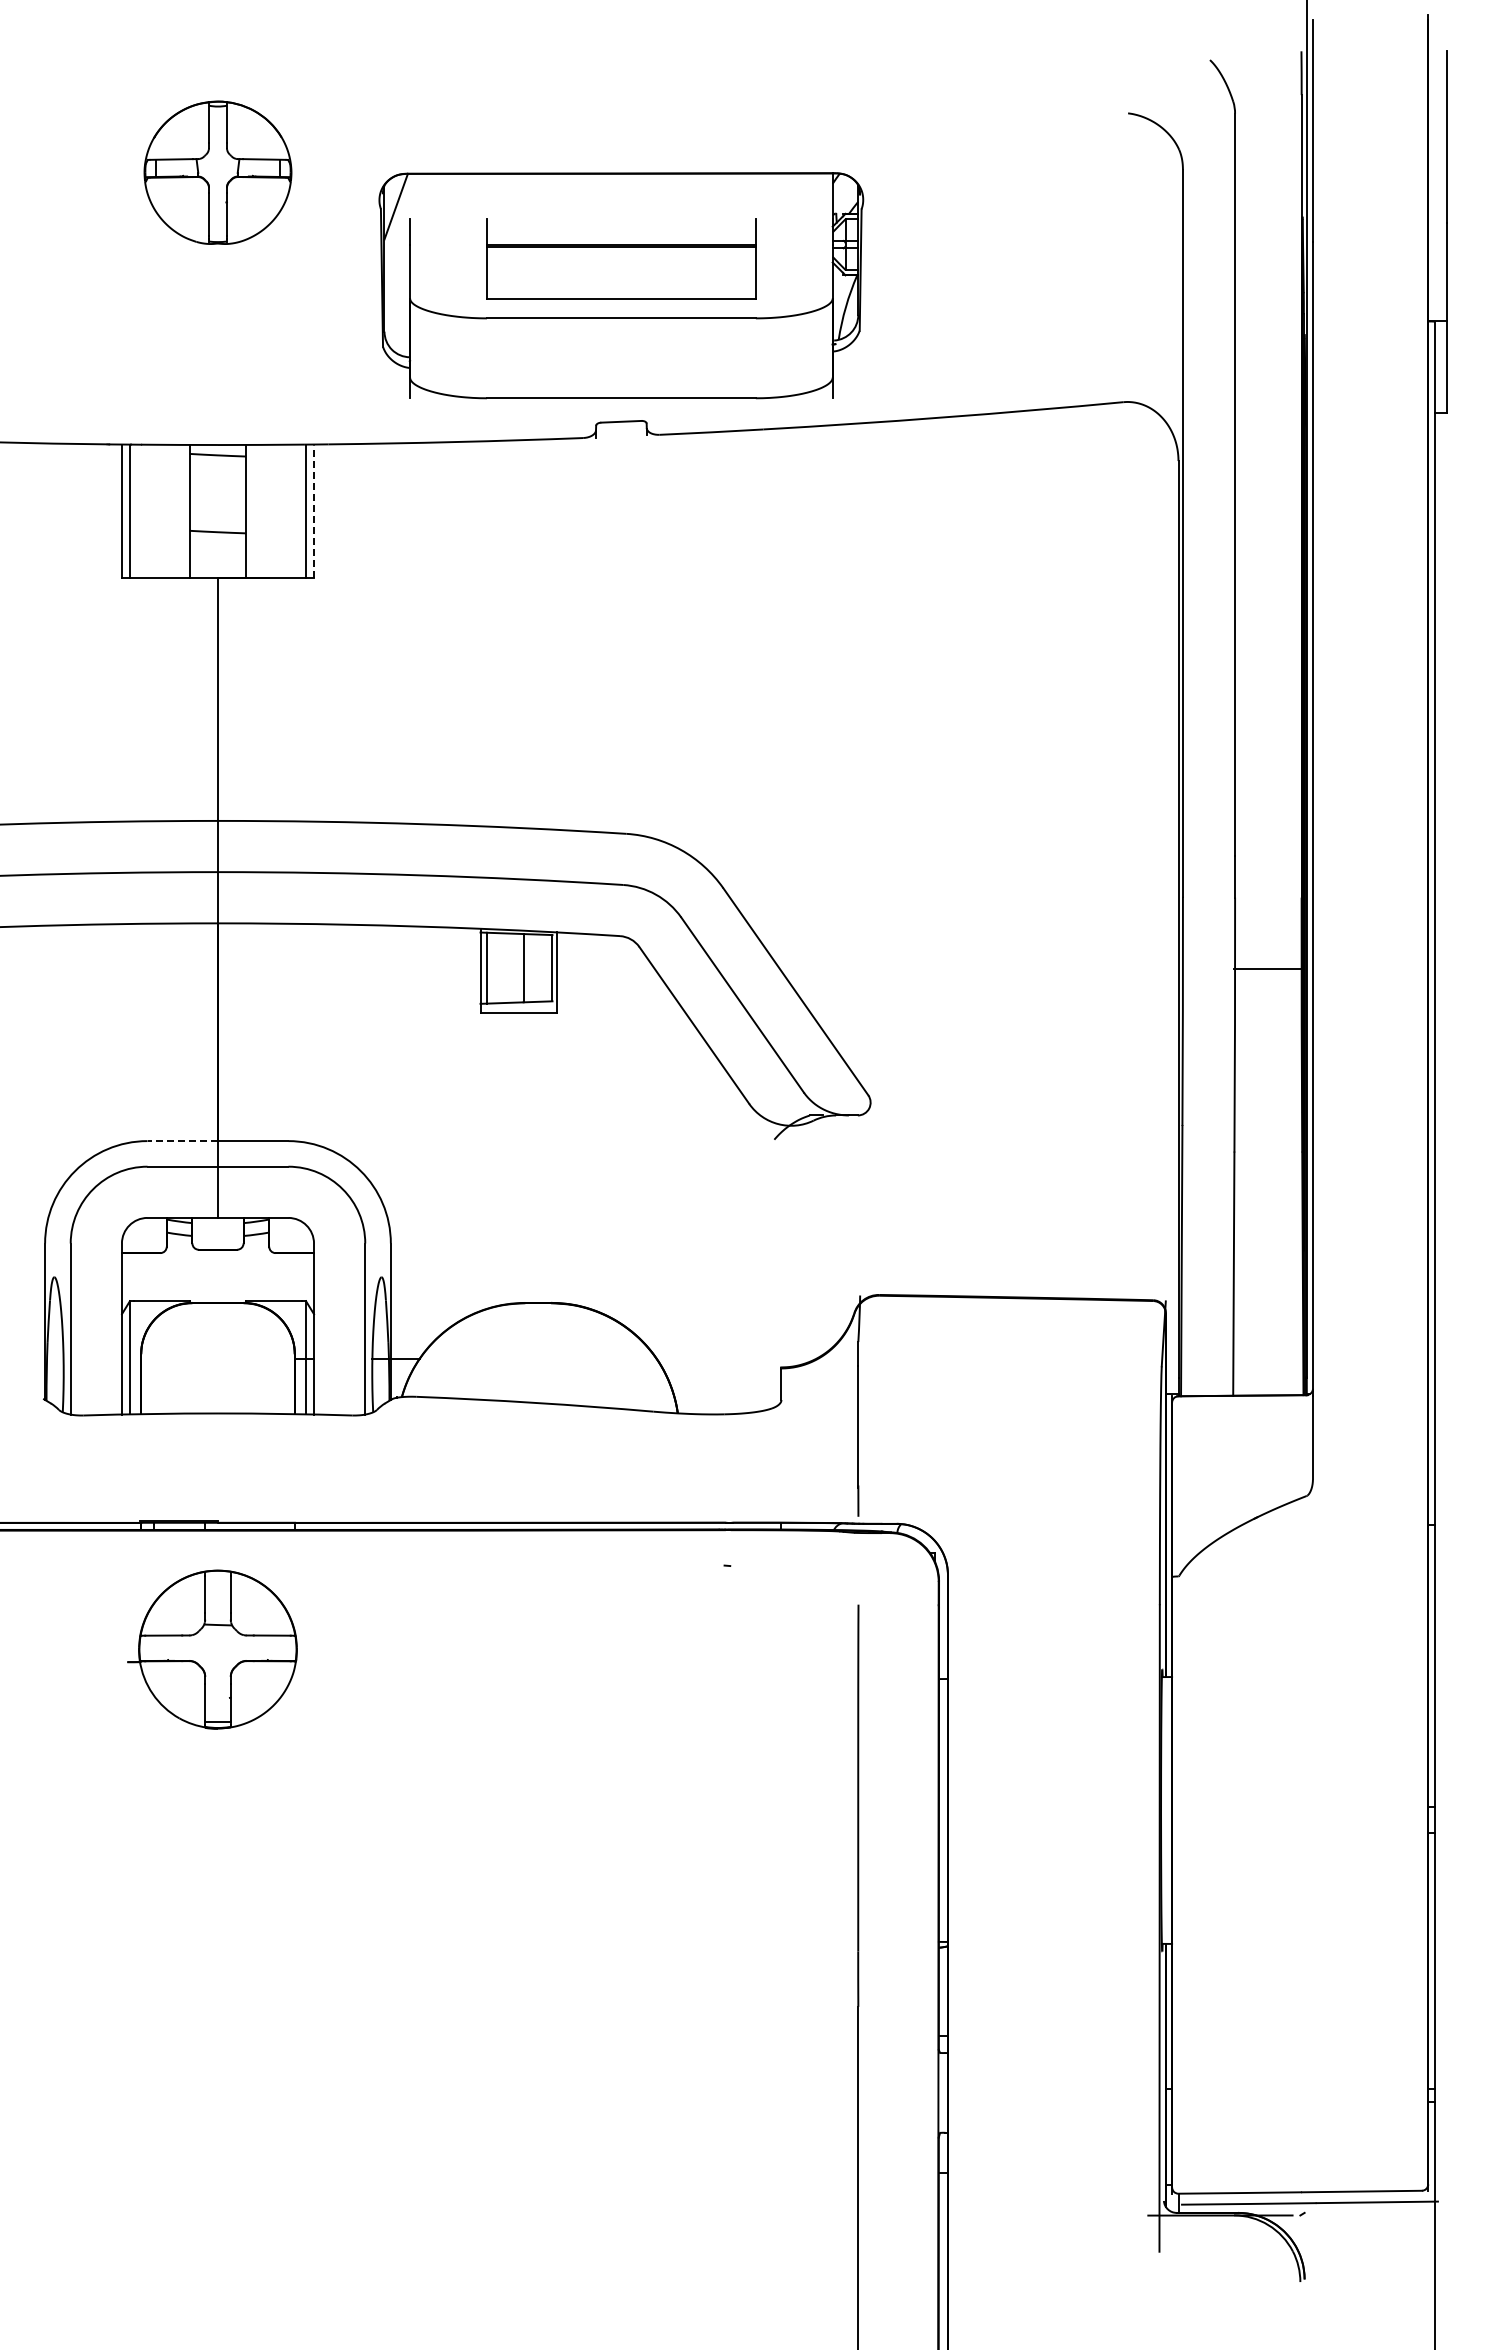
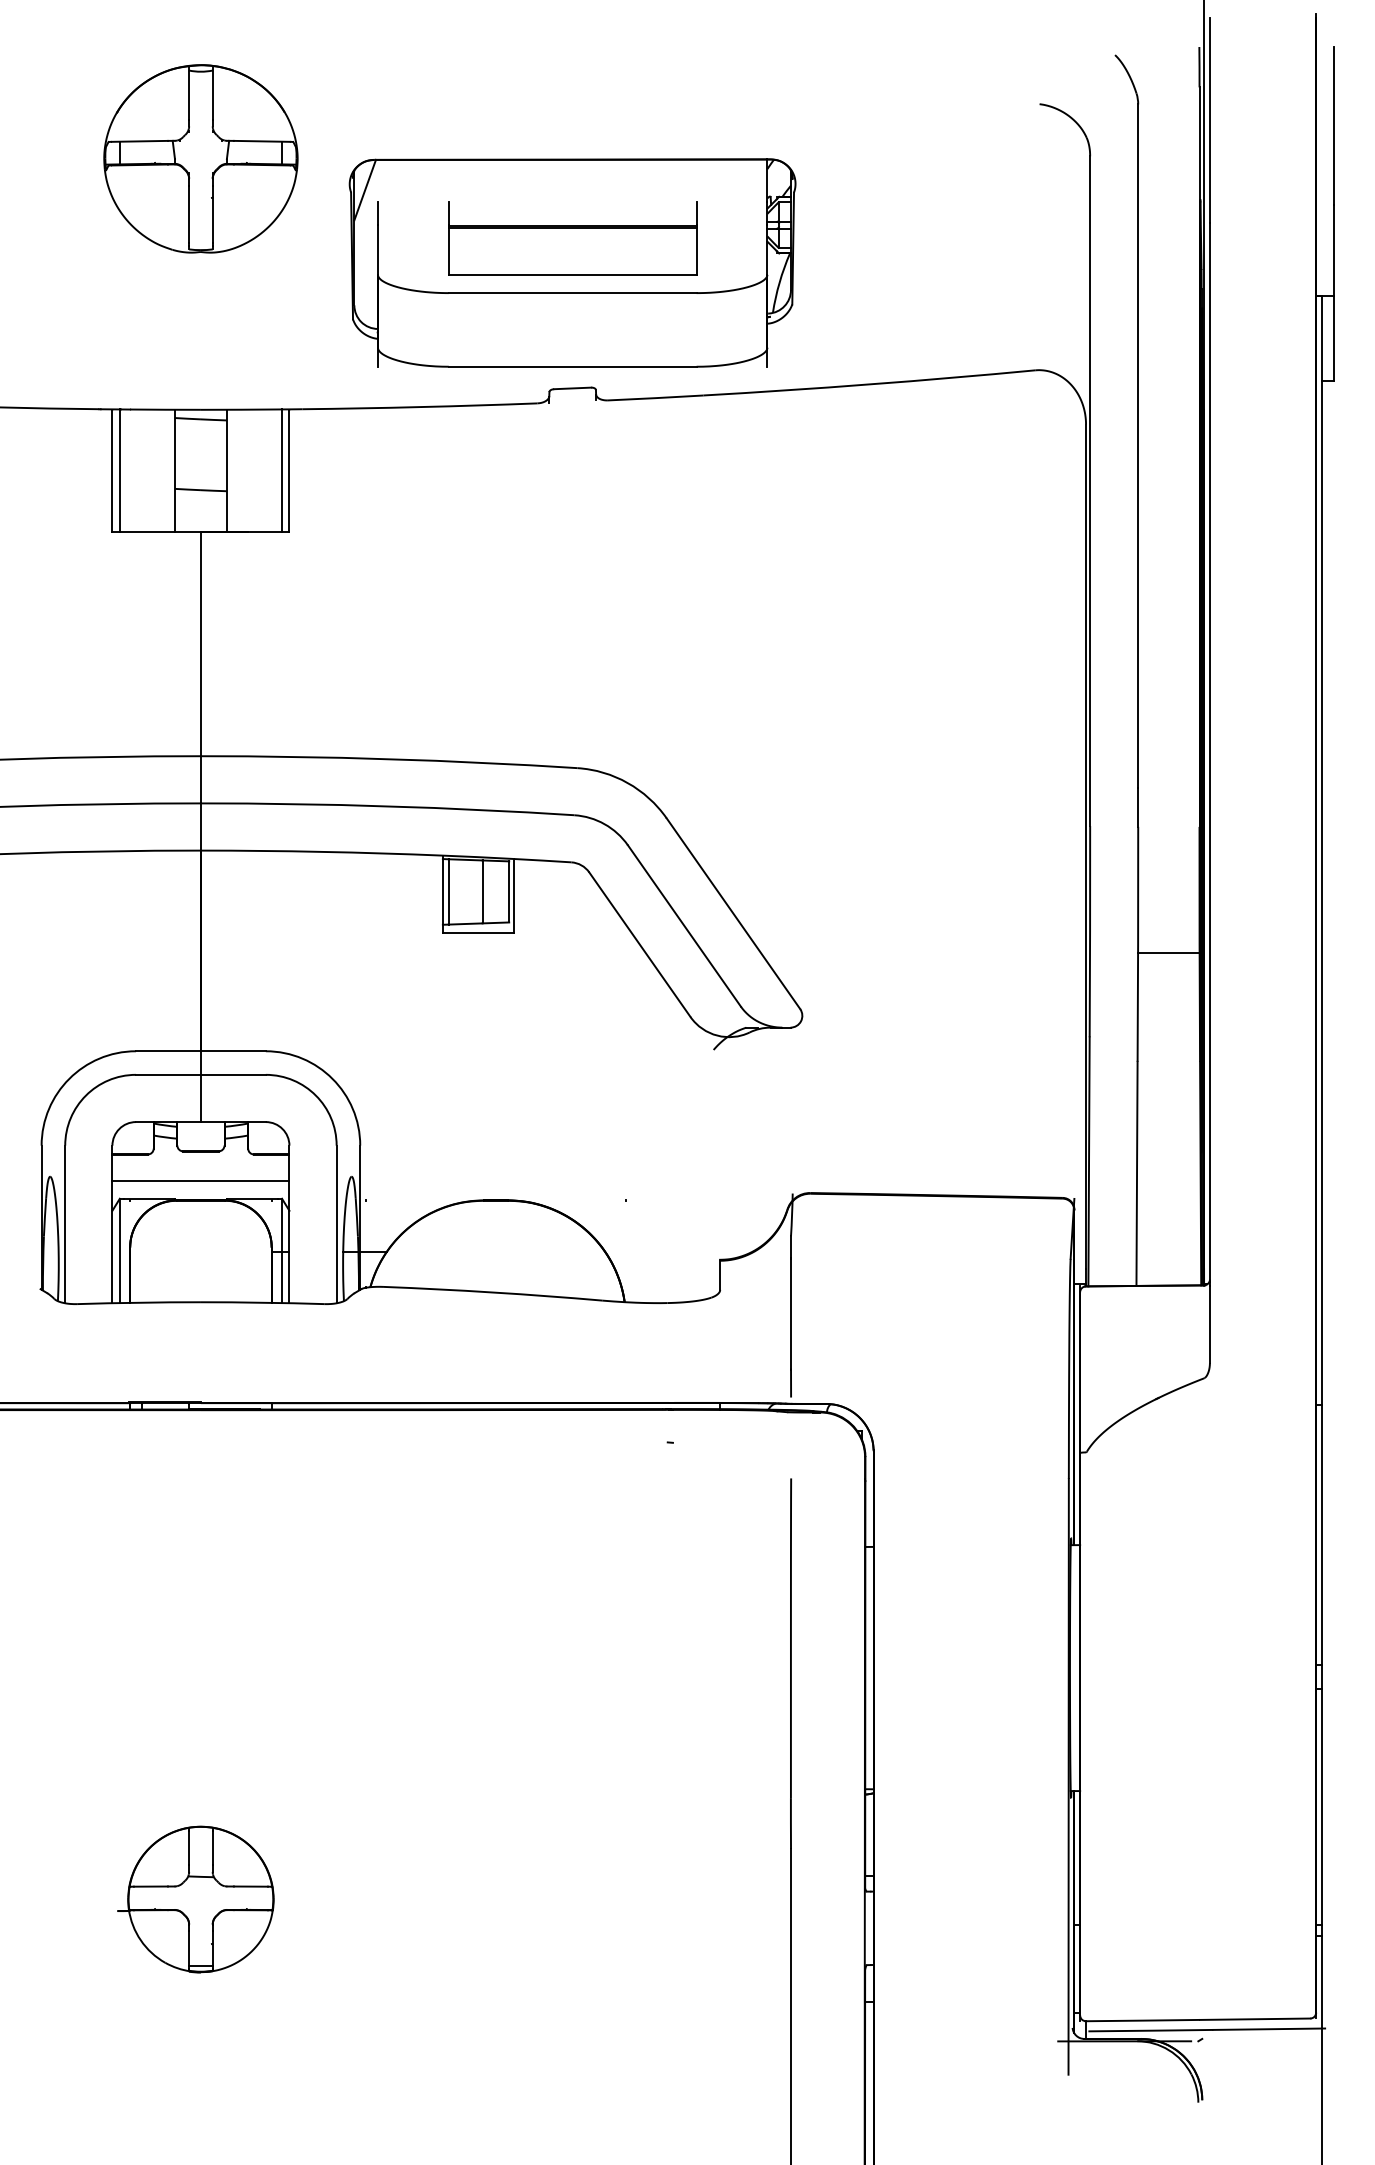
part: (217, 172) -> (200, 158), size x1.43
line: (314, 511) -> (289, 471), dashed -> solid
line: (1268, 968) -> (1168, 953), moved
line: (182, 1141) -> (168, 1051), dashed -> solid
line: (217, 1281) -> (200, 1180), added
part: (212, 1649) -> (195, 1899), moved

